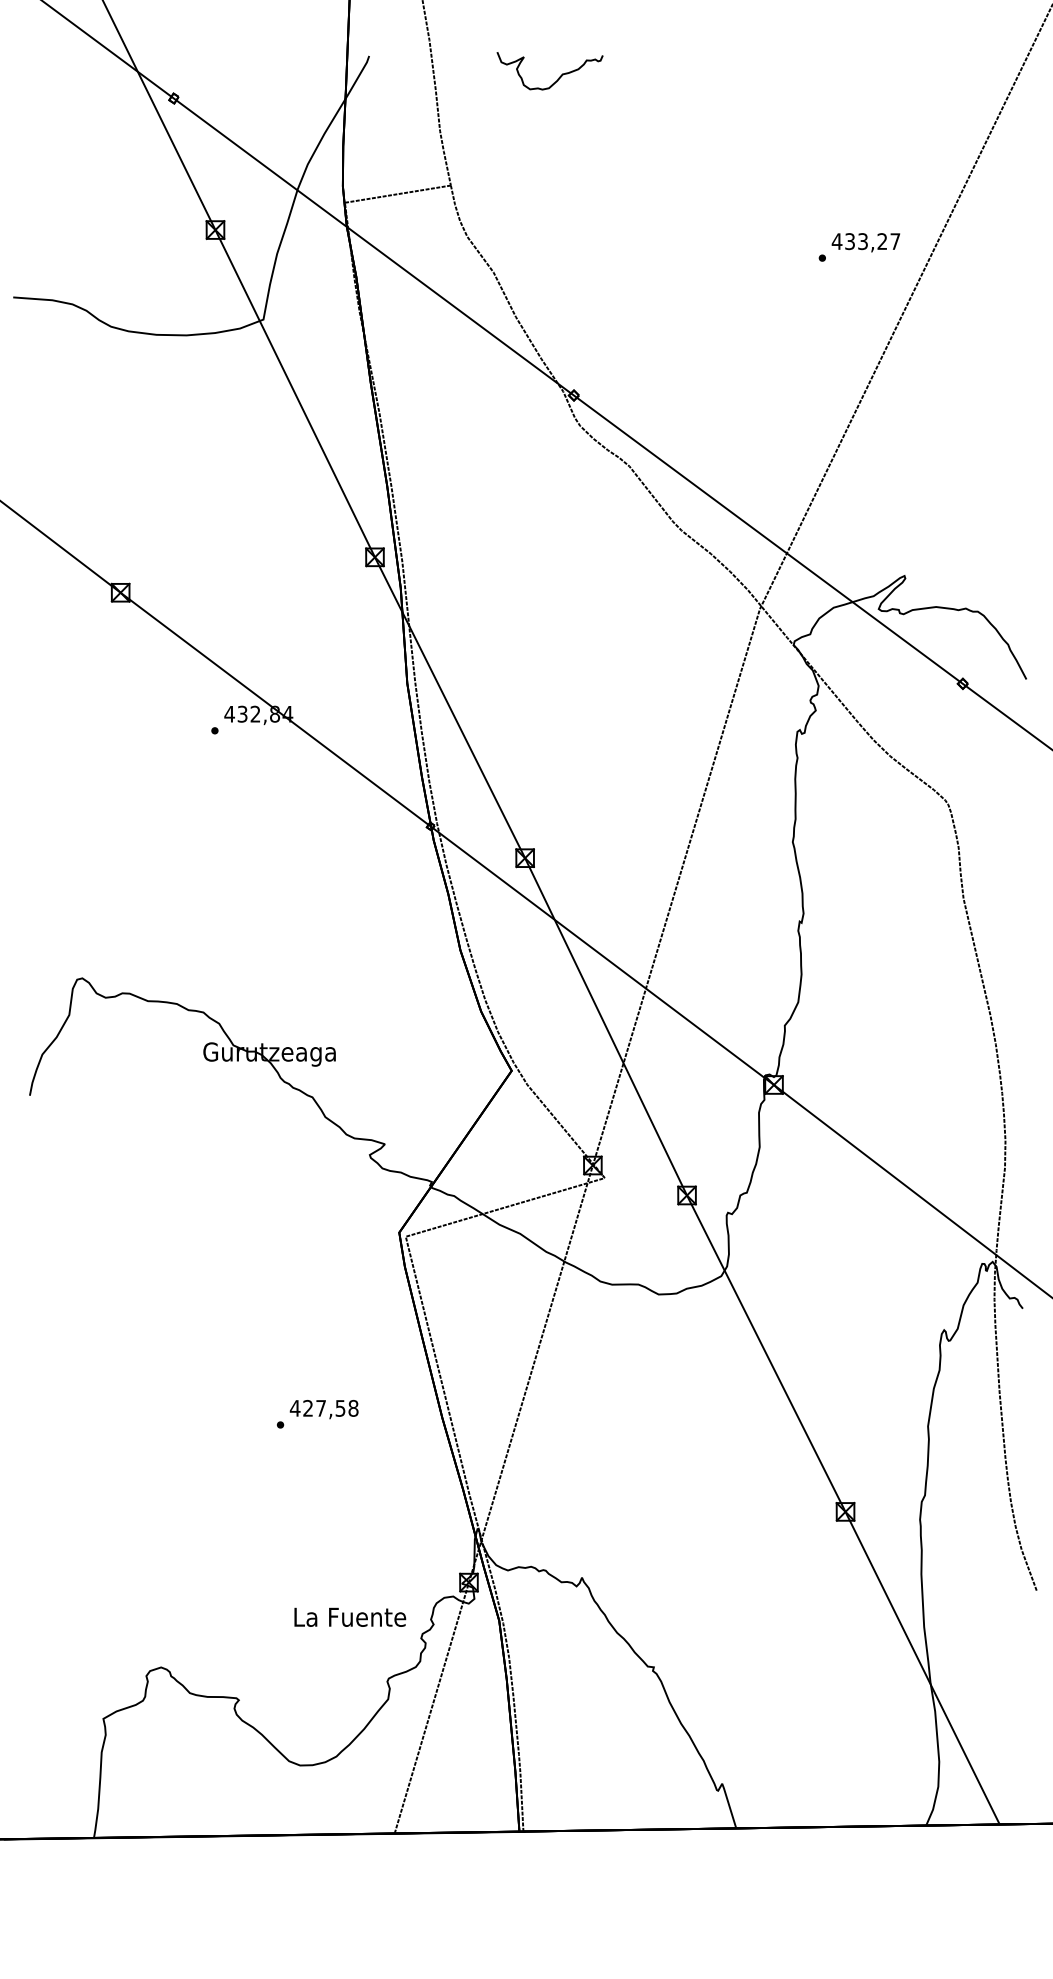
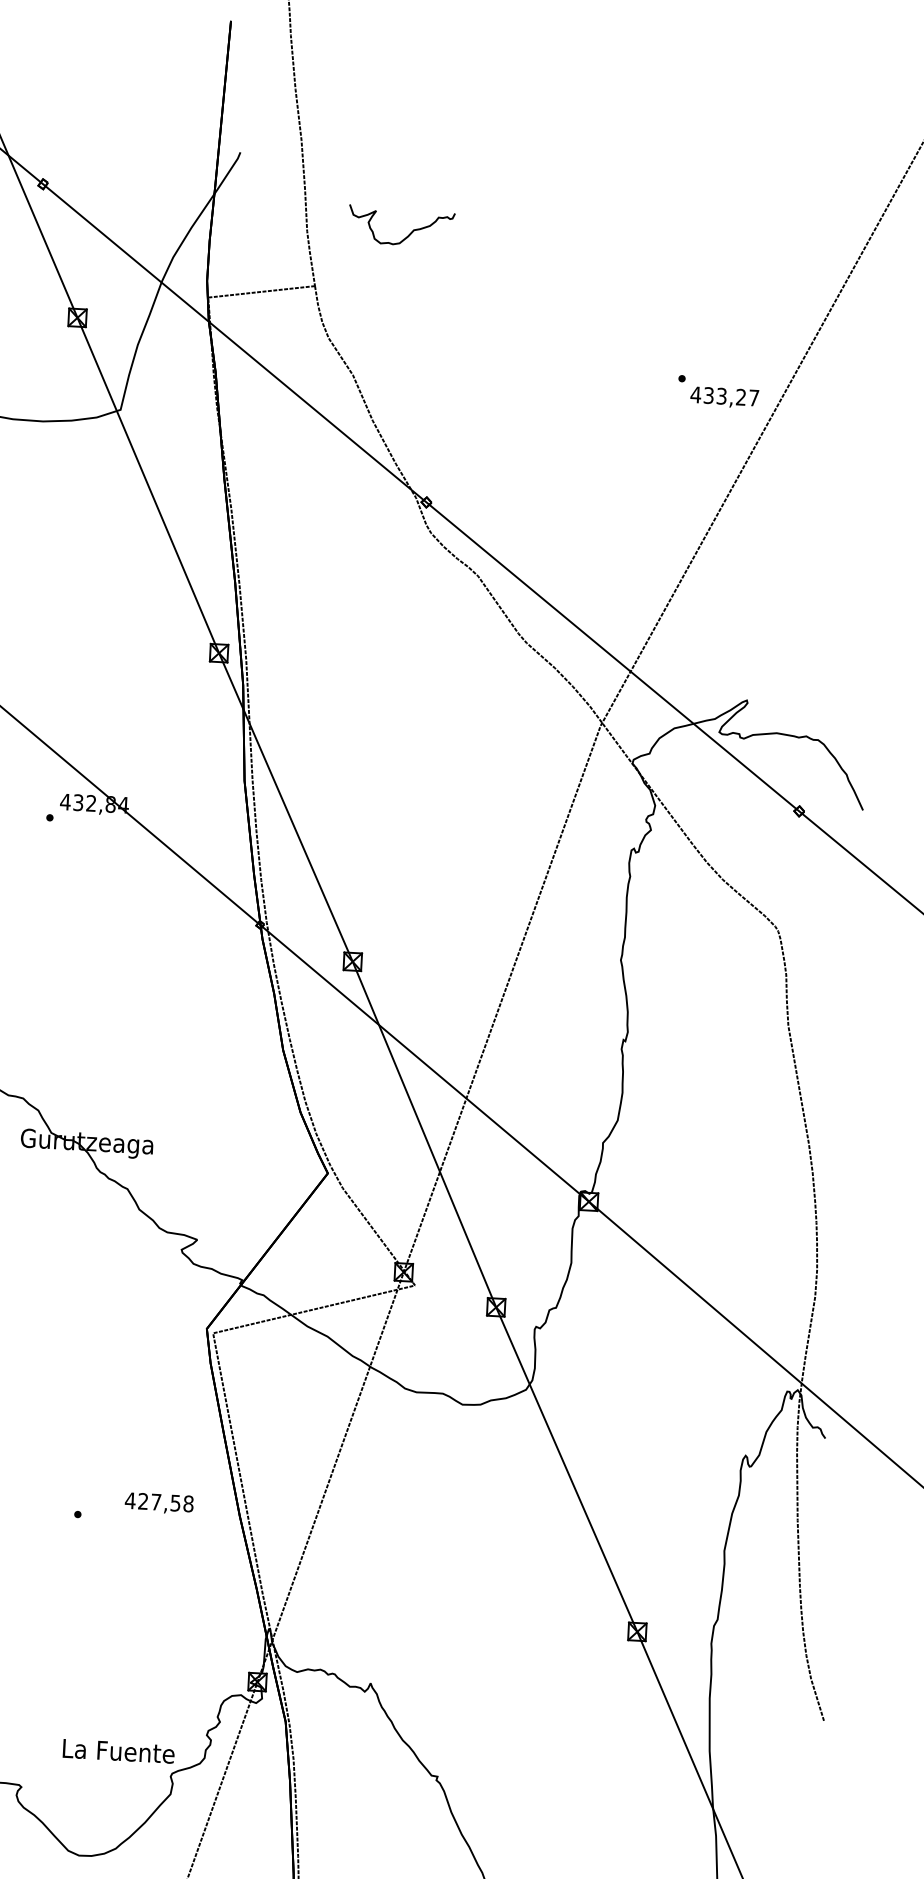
curve: (558, 77) -> (409, 233), moved
text: (865, 242) -> (724, 397), moved
text: (323, 1409) -> (158, 1503), moved
text: (350, 1616) -> (119, 1750), moved

